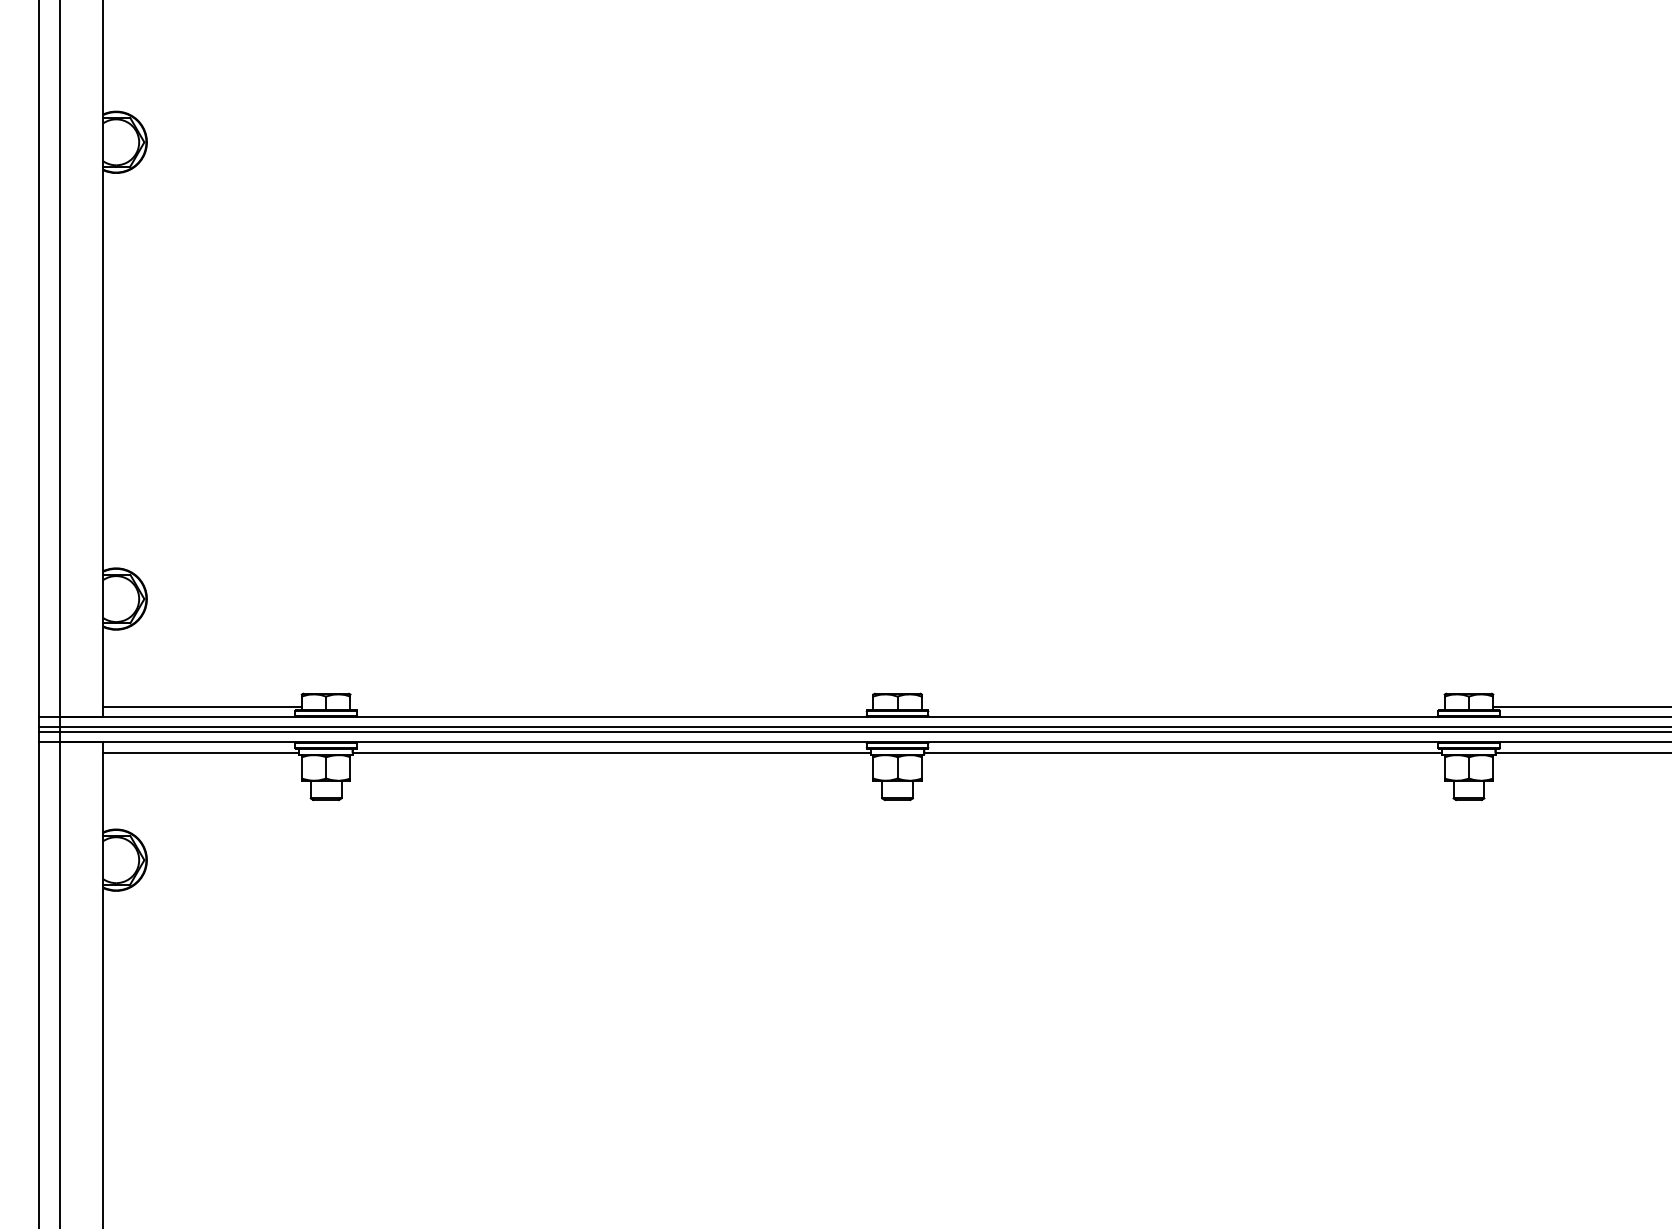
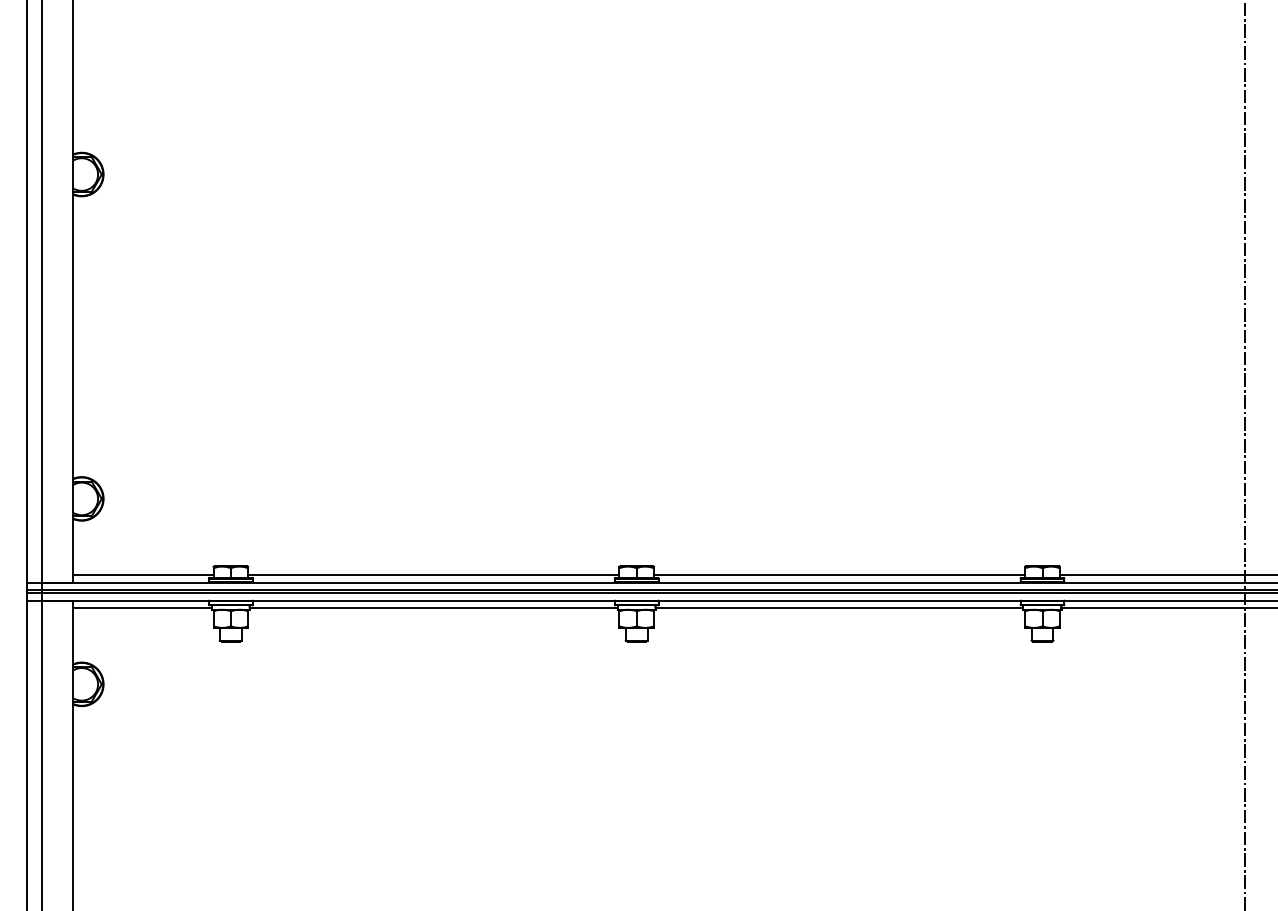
line: (611, 706) -> (433, 575), added
line: (1183, 706) -> (839, 575), added

